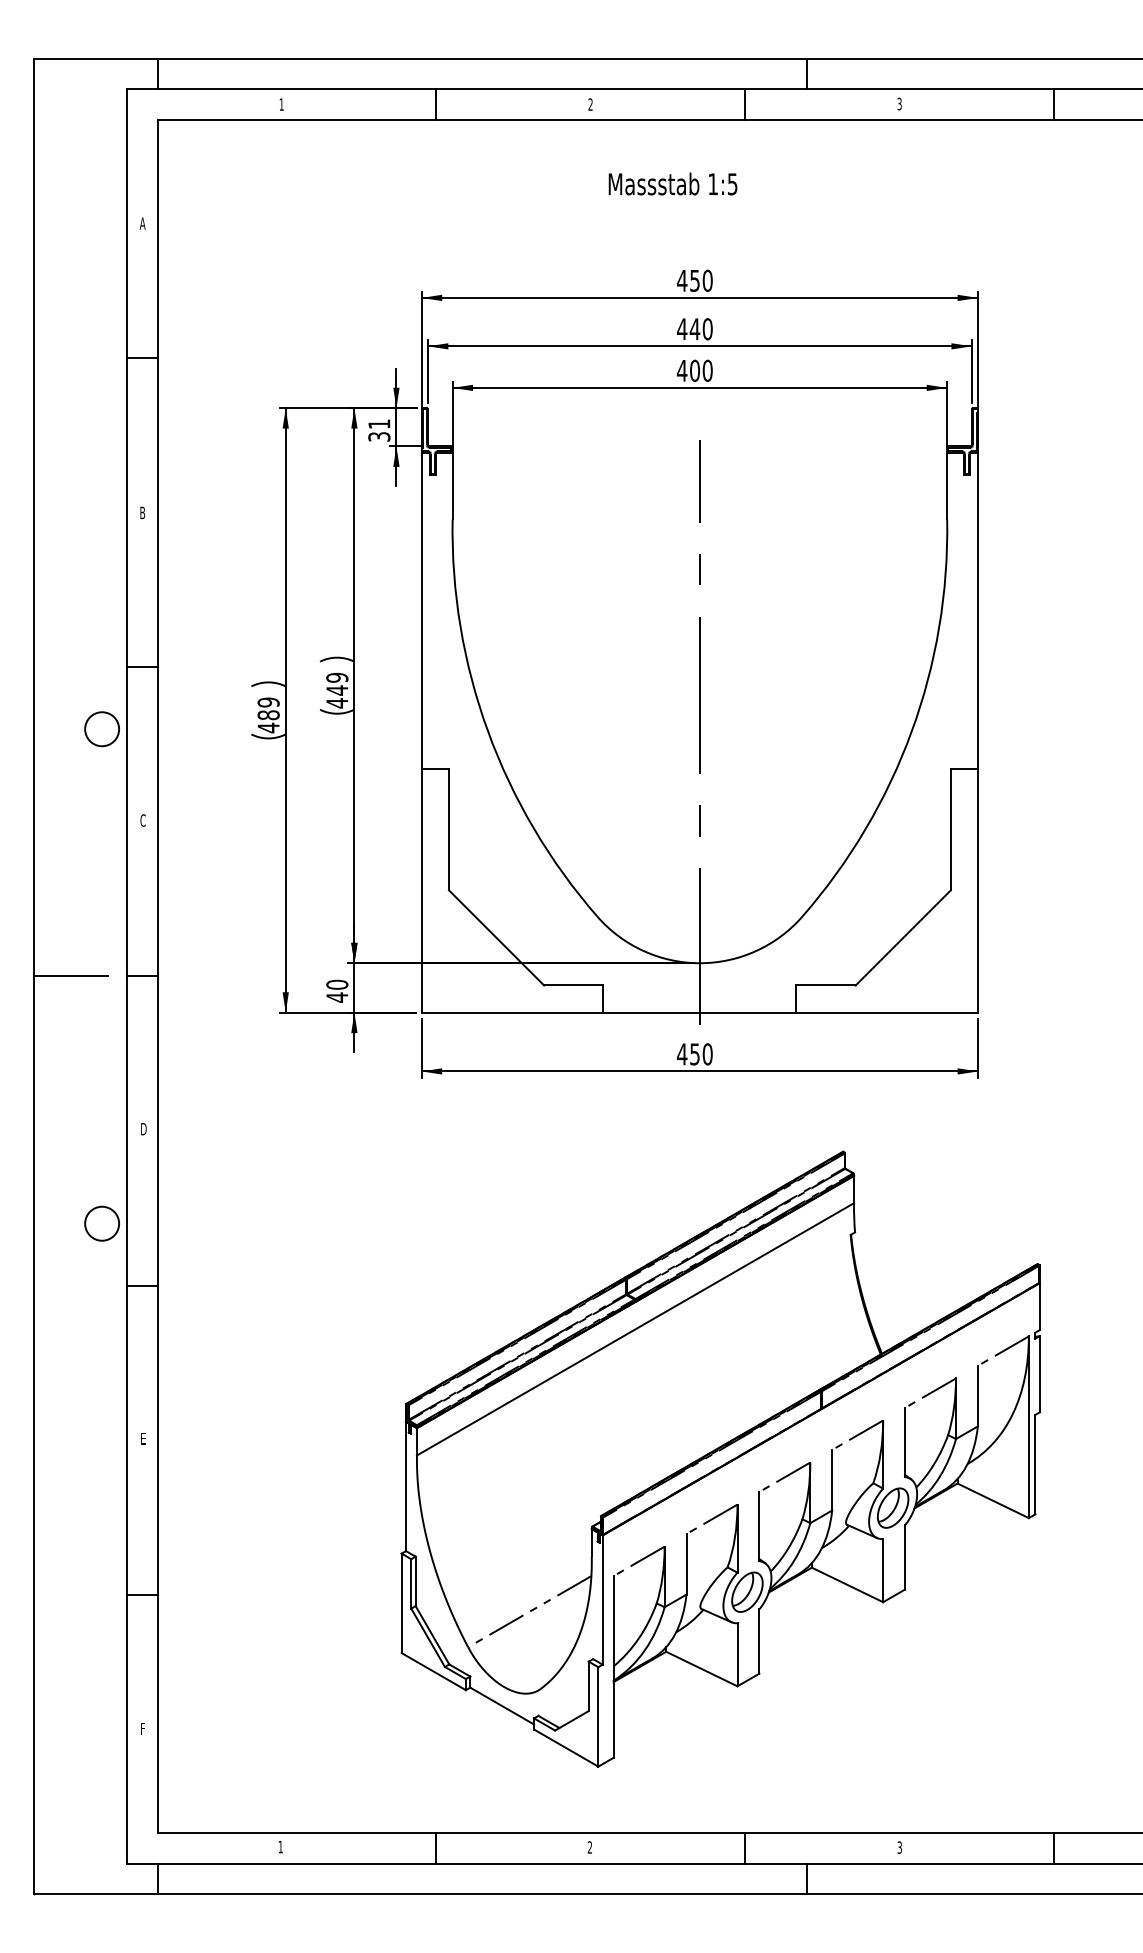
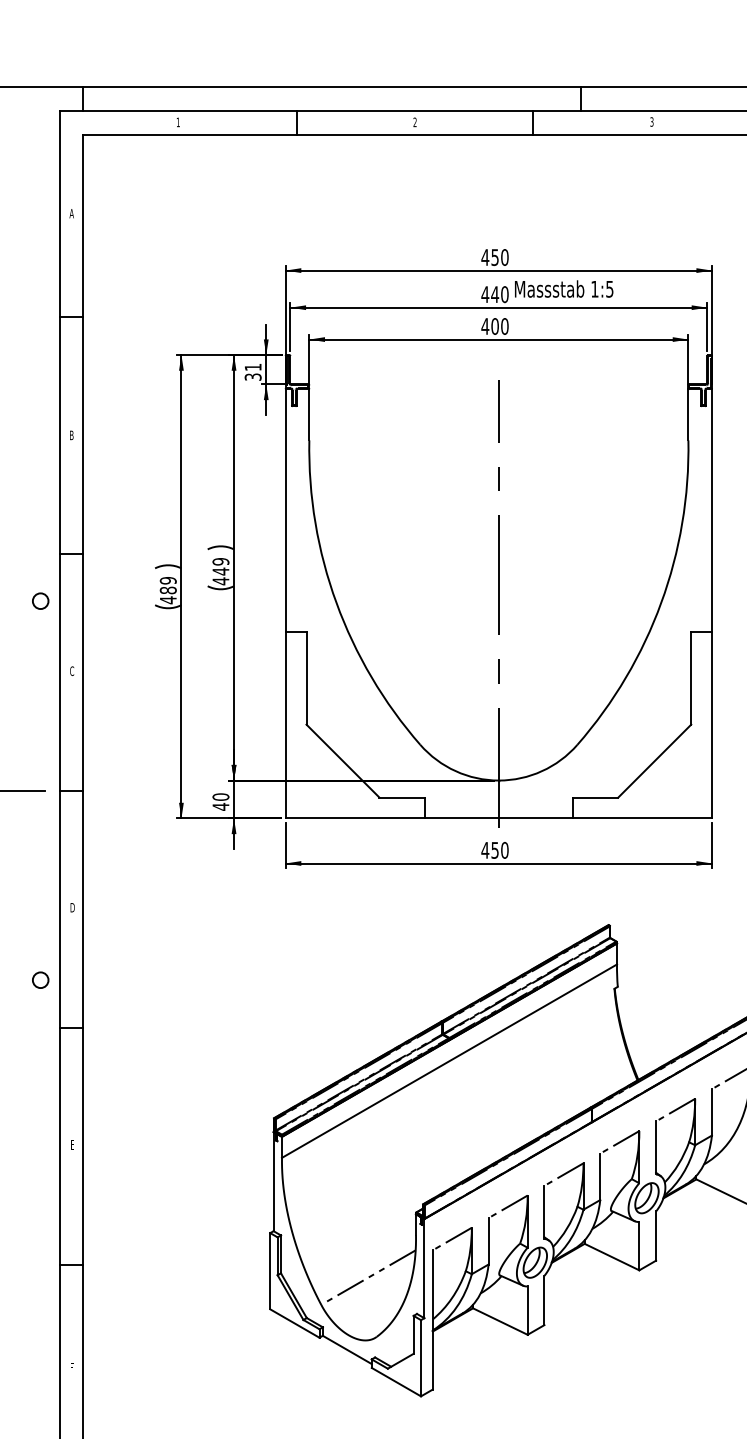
text: (672, 183) -> (563, 288), moved
circle: (102, 729) -> (40, 601), size x0.6
circle: (102, 1223) -> (40, 980), size x0.6

